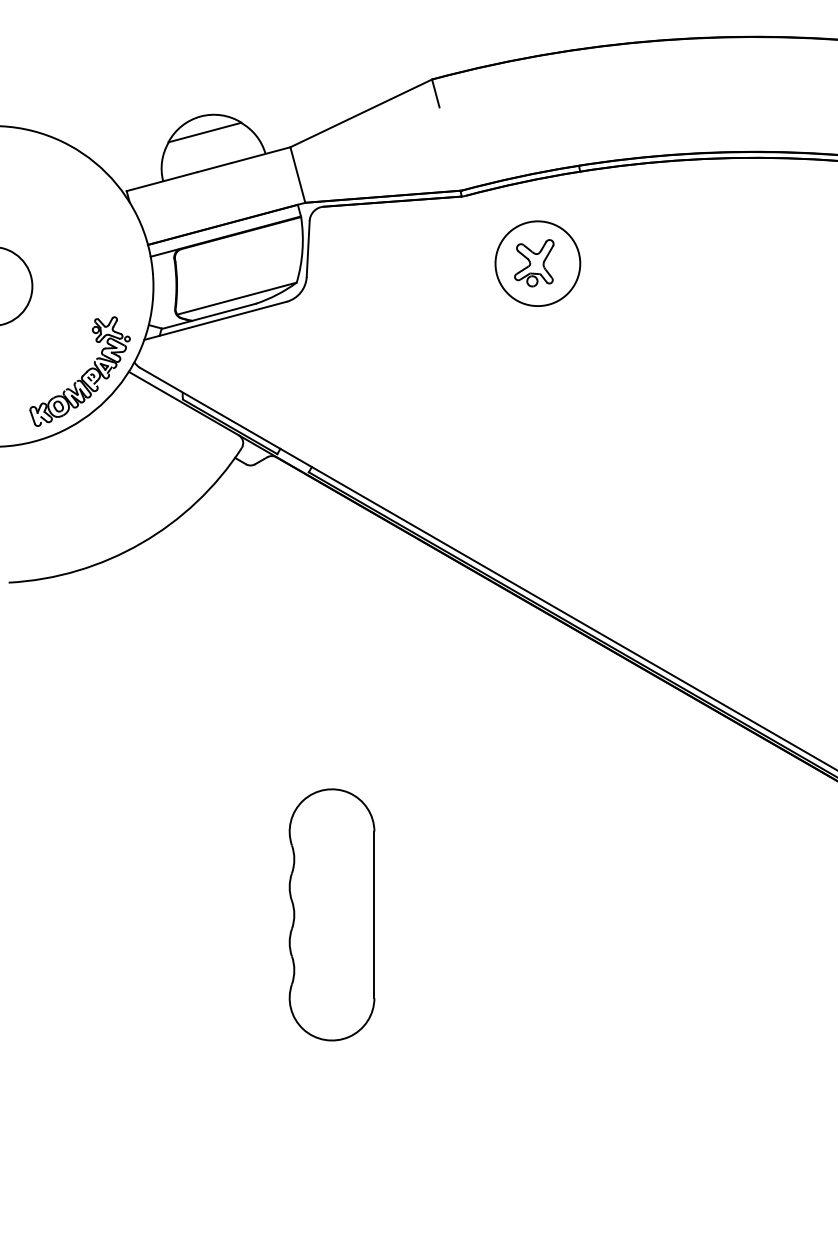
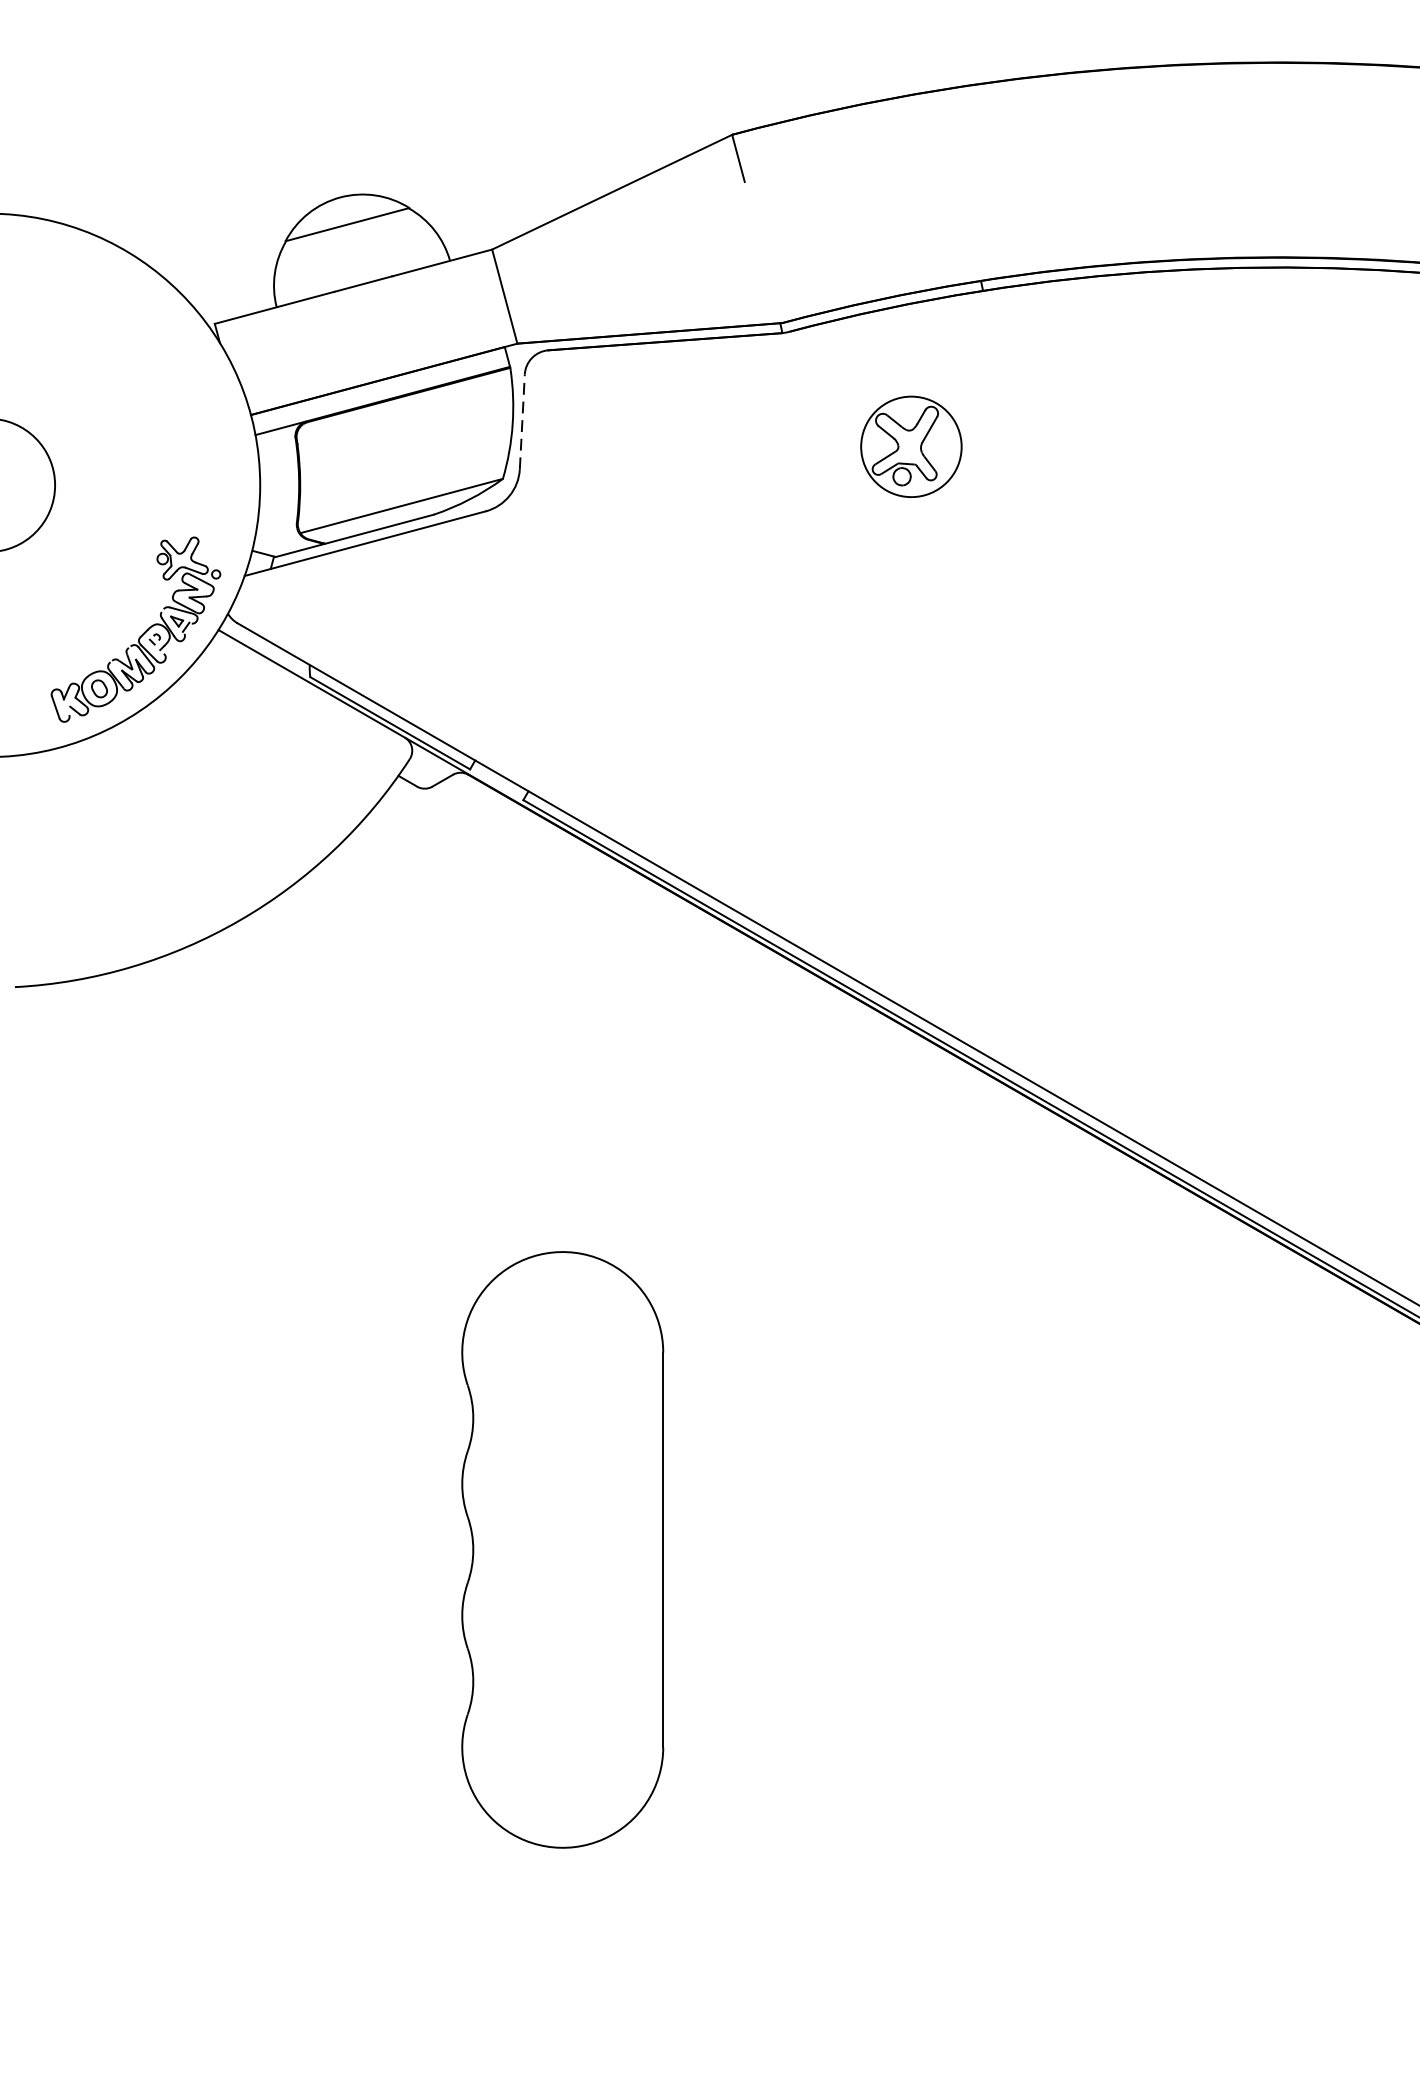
line: (308, 248) -> (522, 421), solid -> dashed
circle: (537, 263) -> (910, 446), size x0.7
part: (331, 914) -> (561, 1549), size x1.4

